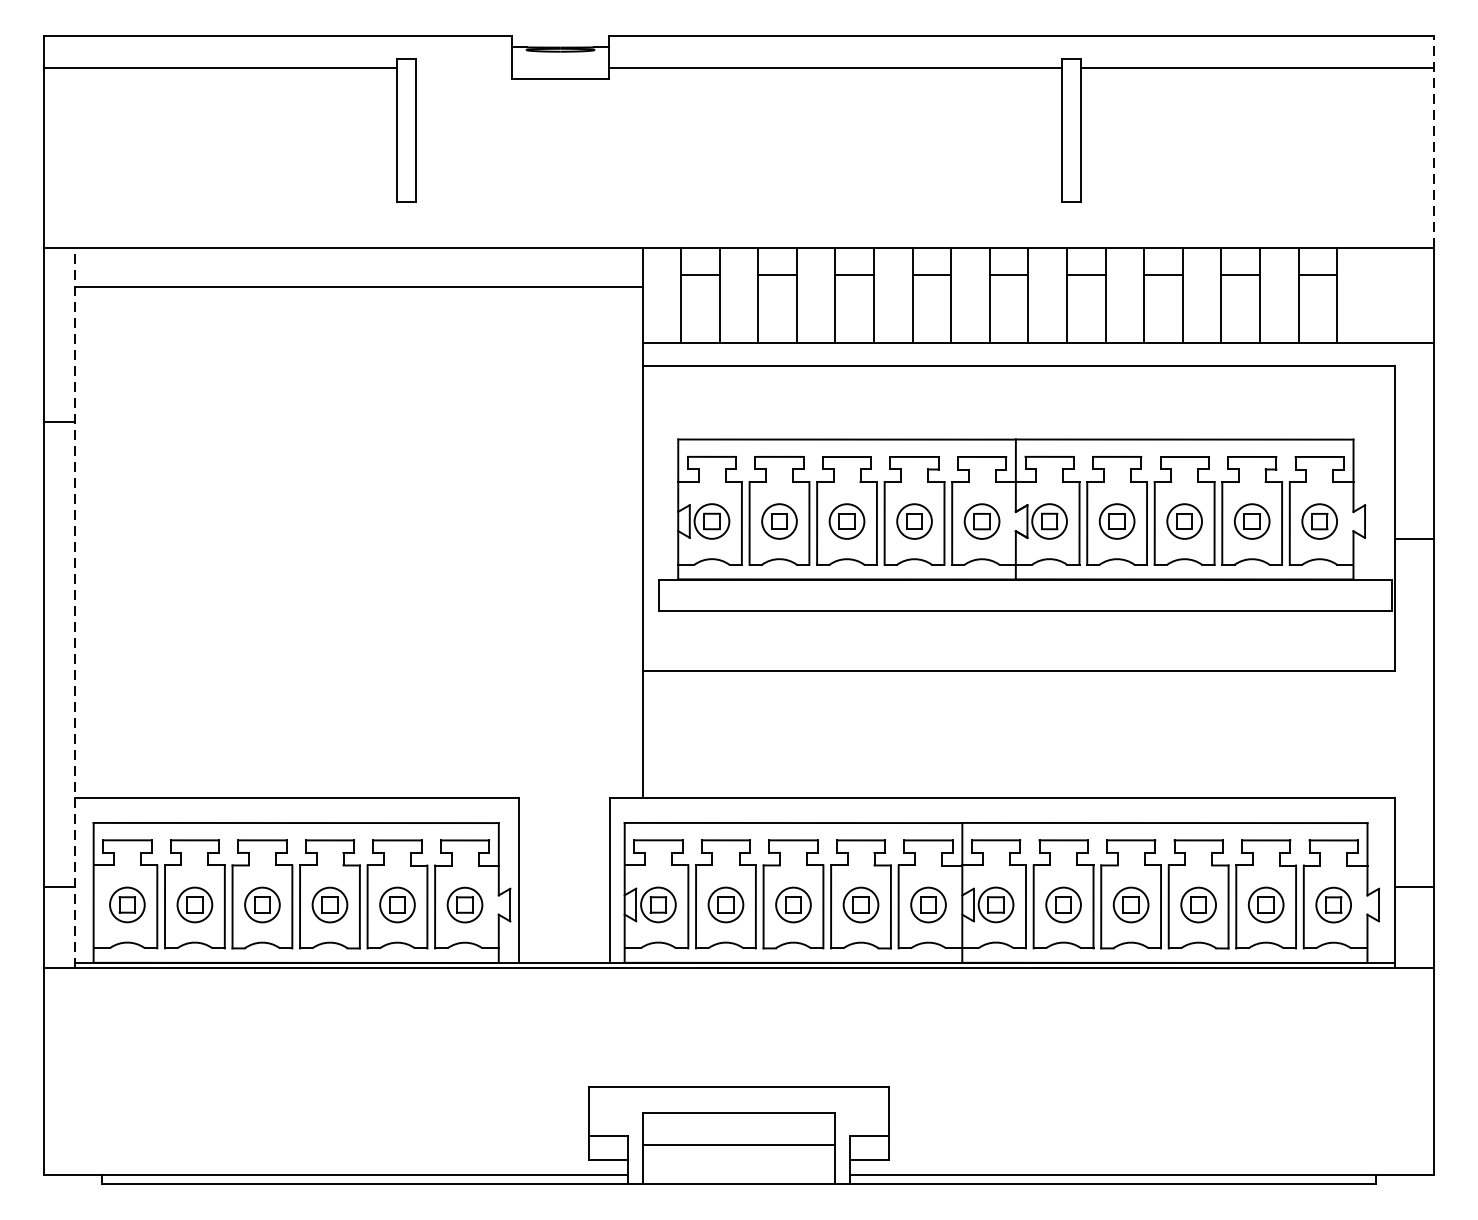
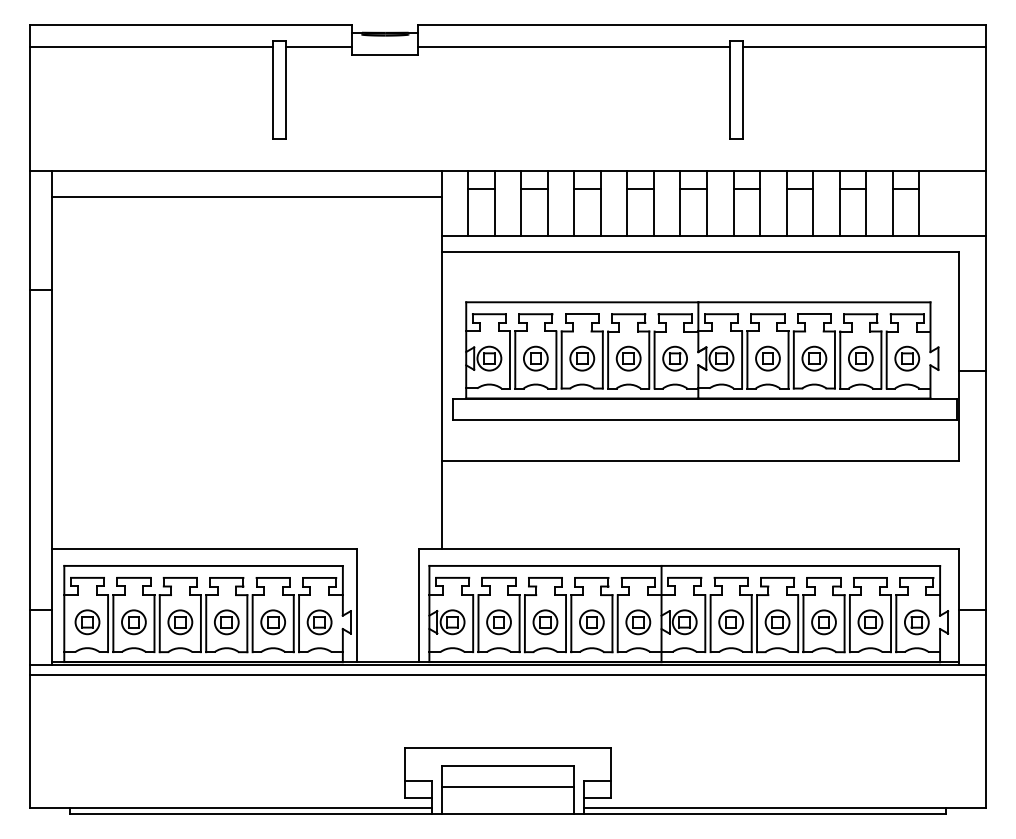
line: (463, 67) -> (318, 46), added
line: (1433, 141) -> (985, 97), dashed -> solid
line: (75, 607) -> (51, 417), dashed -> solid
line: (738, 982) -> (507, 675), added

